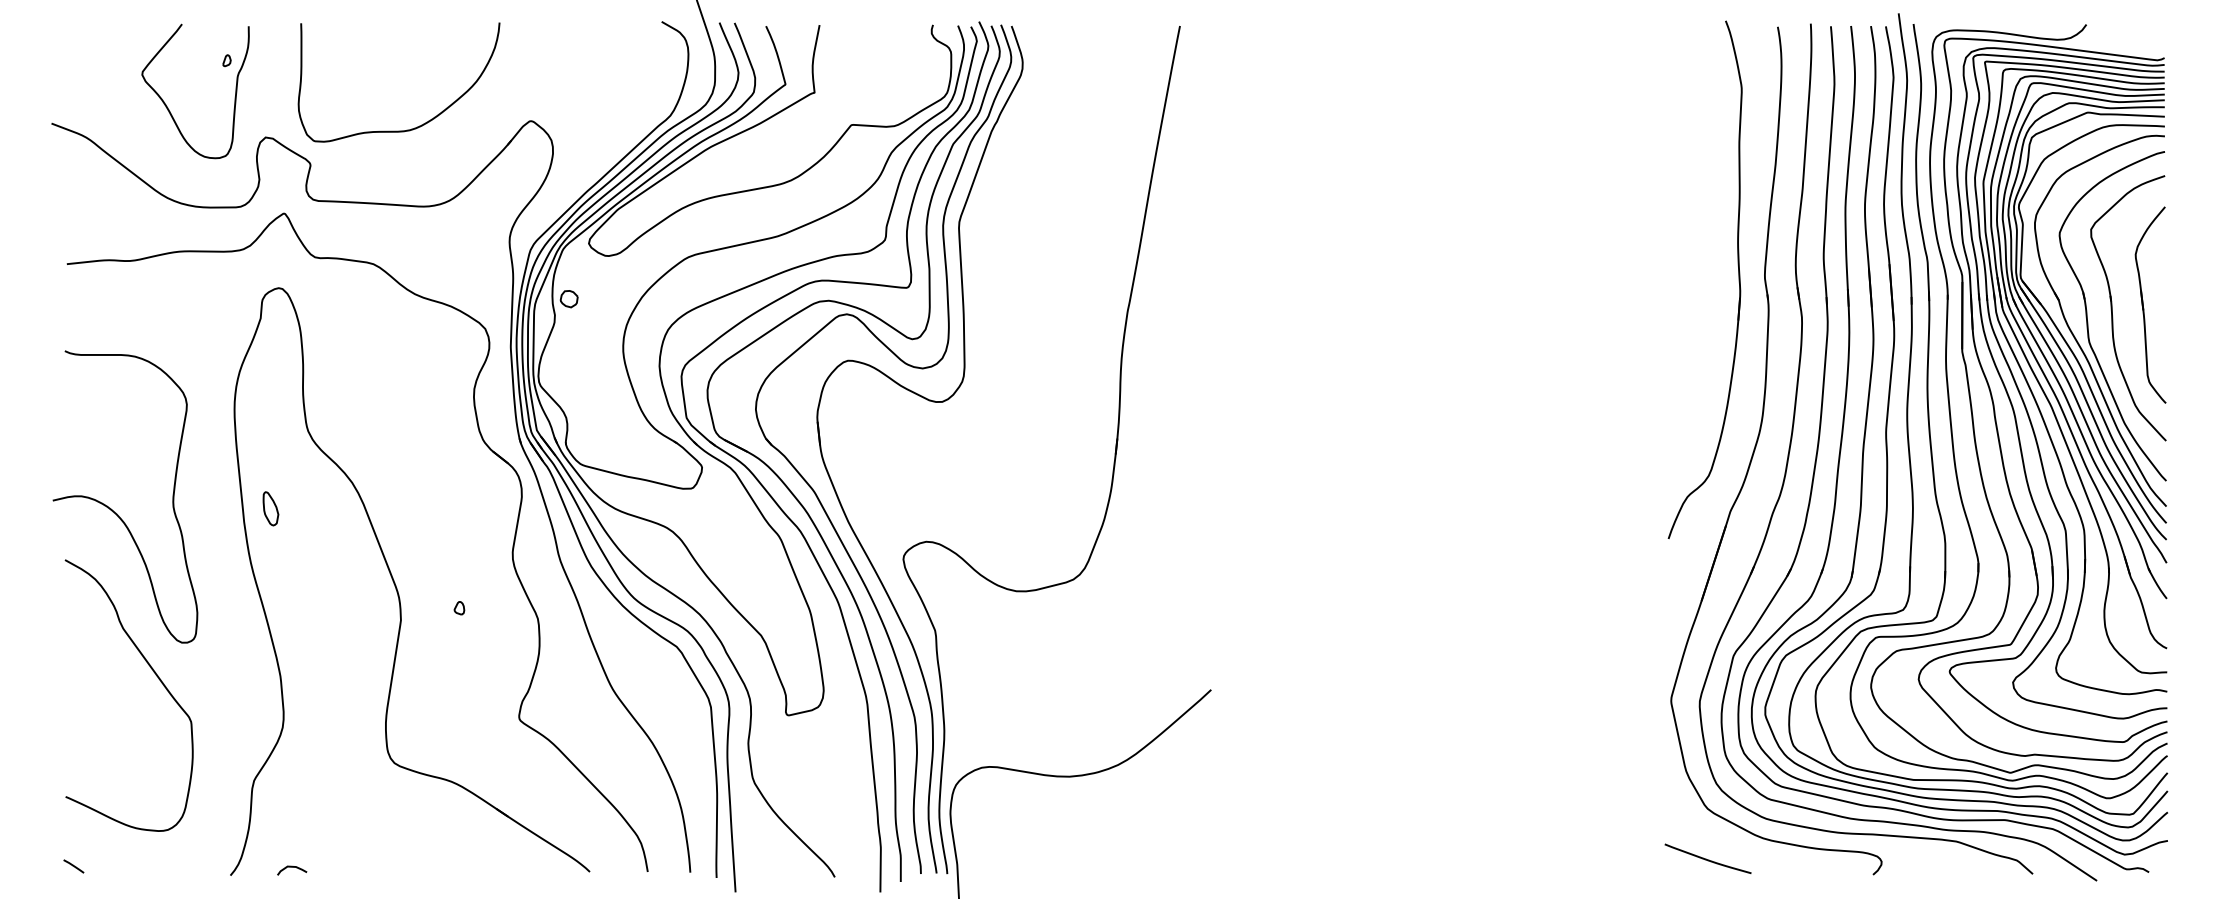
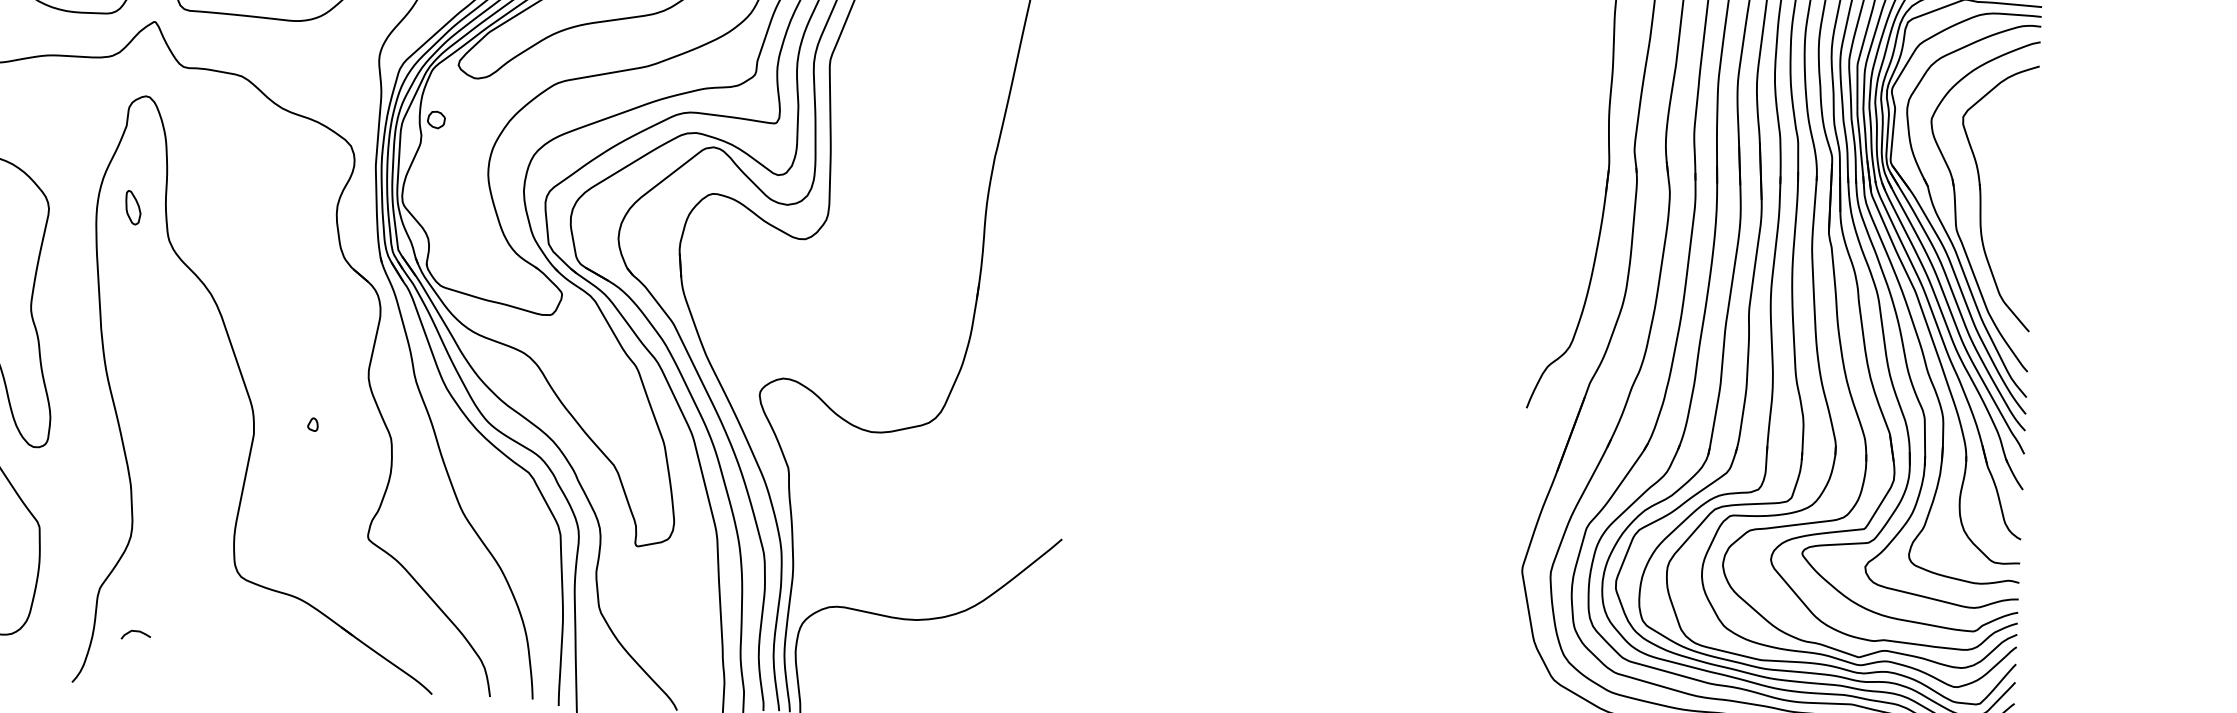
part: (2143, 304) -> (2012, 194), removed
part: (270, 508) -> (132, 207), moved
curve: (292, 867) -> (136, 631), moved

